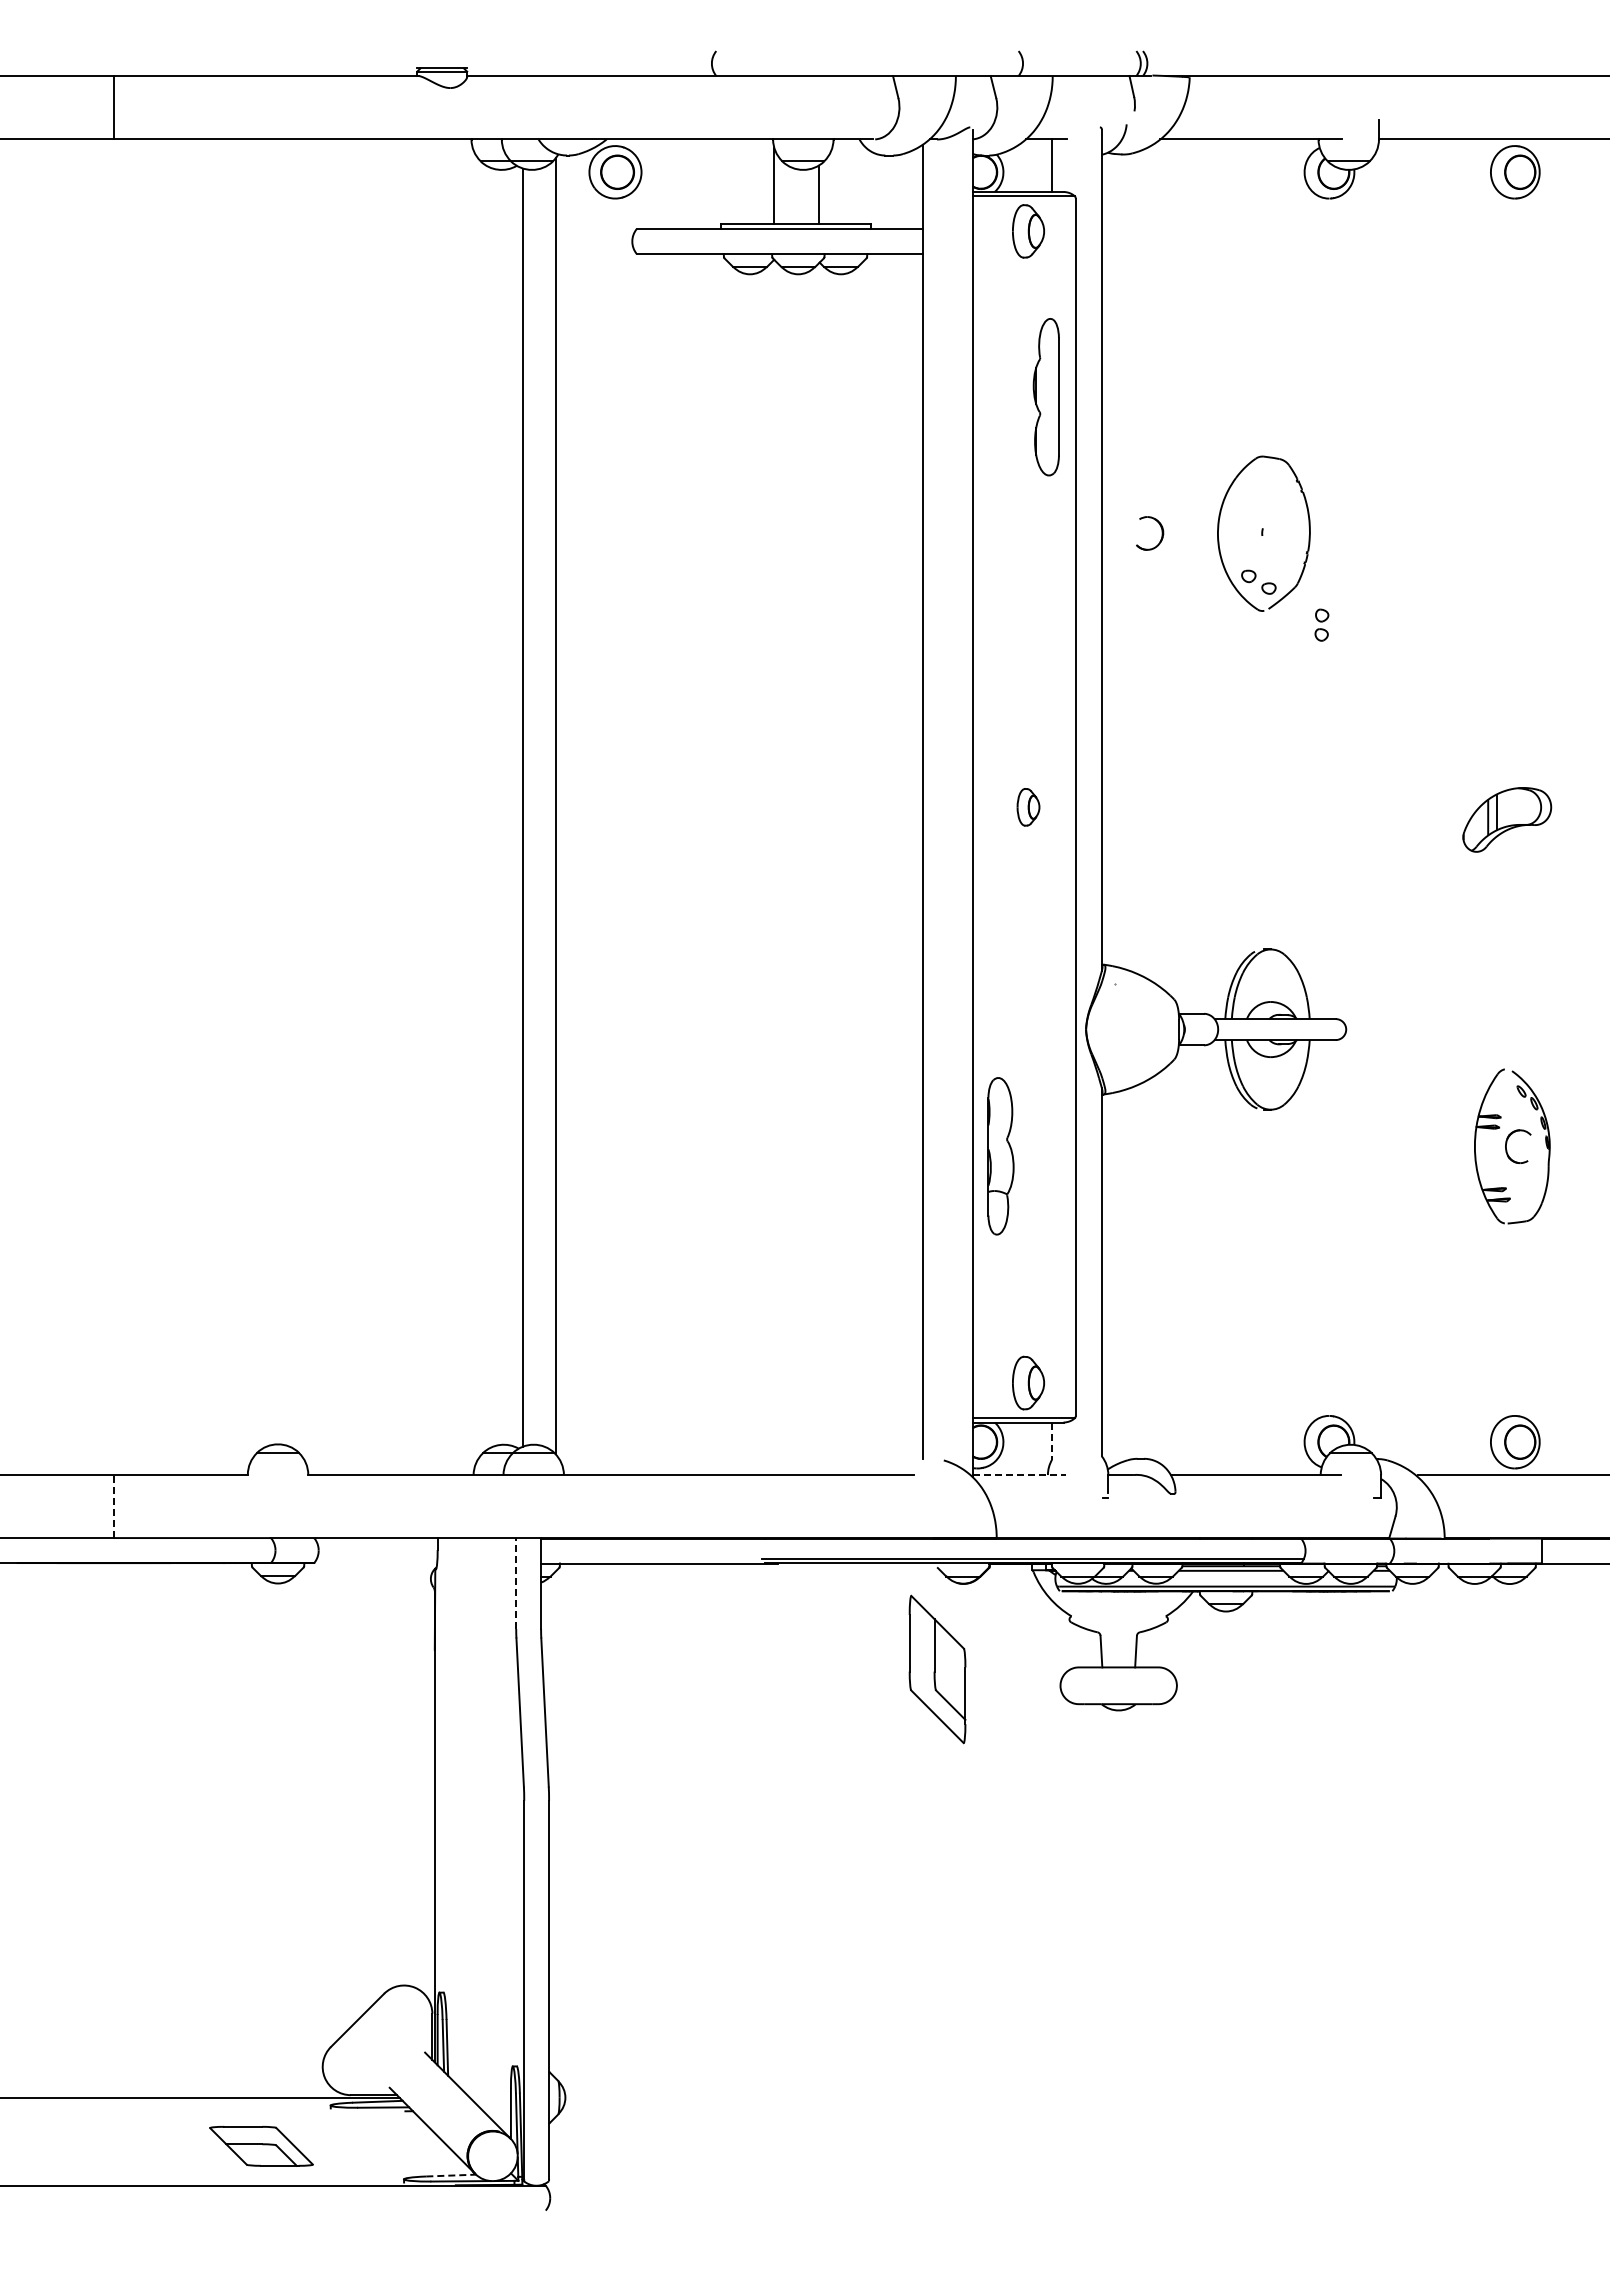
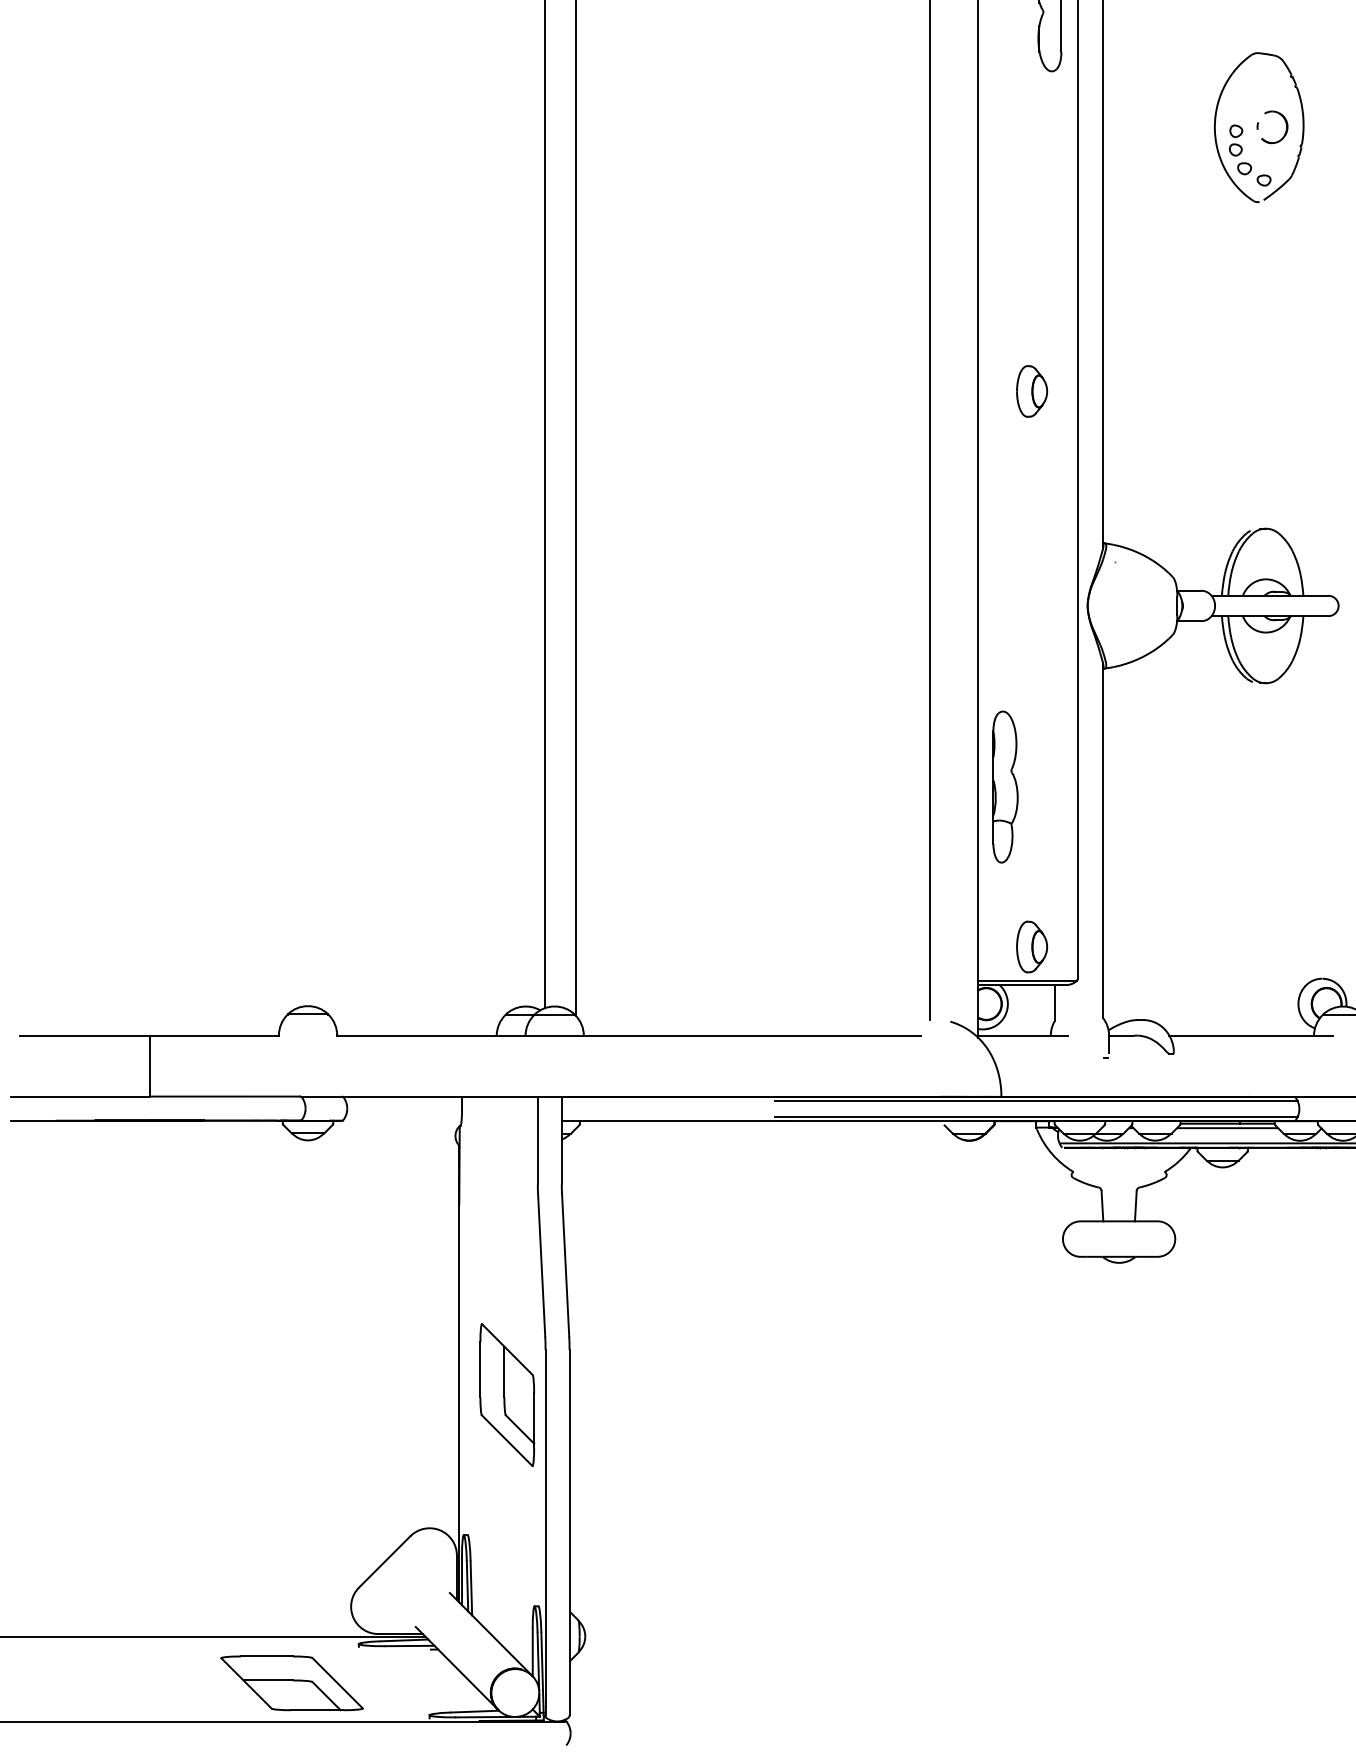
part: (1161, 533) -> (1285, 127), moved
part: (1321, 624) -> (1235, 139), moved
part: (1028, 807) -> (1032, 391), size x1.43
part: (1000, 1156) -> (1005, 787), moved
line: (1052, 1441) -> (1055, 1003), dashed -> solid
line: (1019, 1475) -> (1023, 1036), dashed -> solid
line: (113, 1506) -> (149, 1066), dashed -> solid
line: (1032, 1543) -> (1035, 1101), added
line: (516, 1583) -> (538, 1140), dashed -> solid
part: (937, 1669) -> (507, 1395), moved
part: (261, 2146) -> (292, 1683), size x1.43
line: (451, 2175) -> (475, 1711), dashed -> solid

